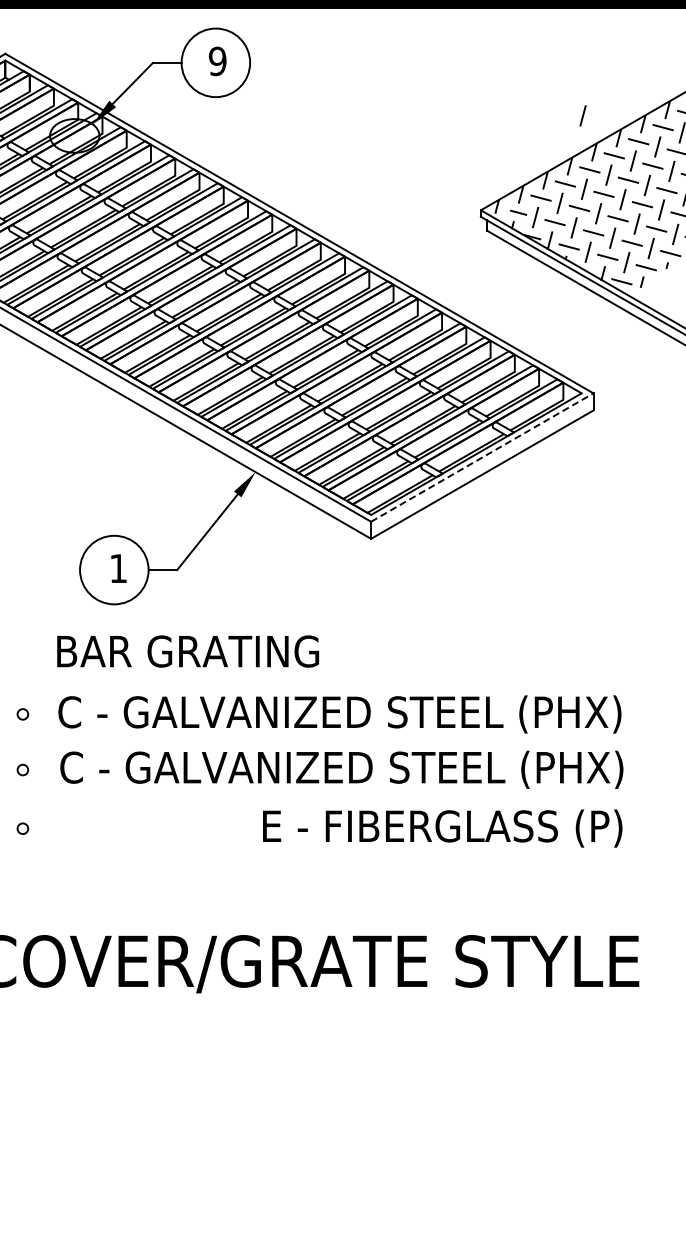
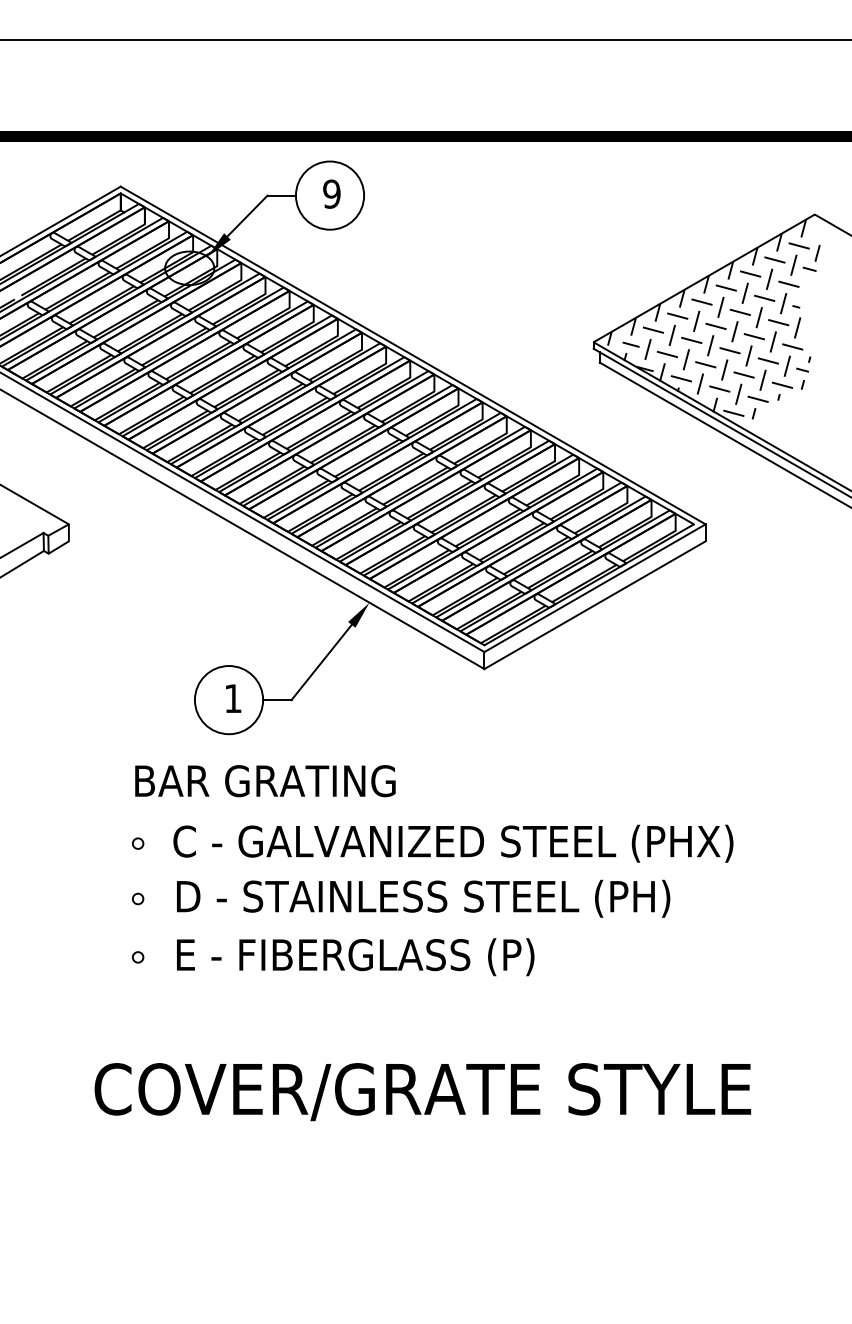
line: (582, 115) -> (694, 247), removed
line: (482, 457) -> (595, 588), dashed -> solid
text: (188, 651) -> (265, 781), moved
text: (342, 769) -> (455, 898), C - GALVANIZED STEEL (PHX) -> D - STAINLESS STEEL (PH)
text: (442, 828) -> (355, 957), moved

